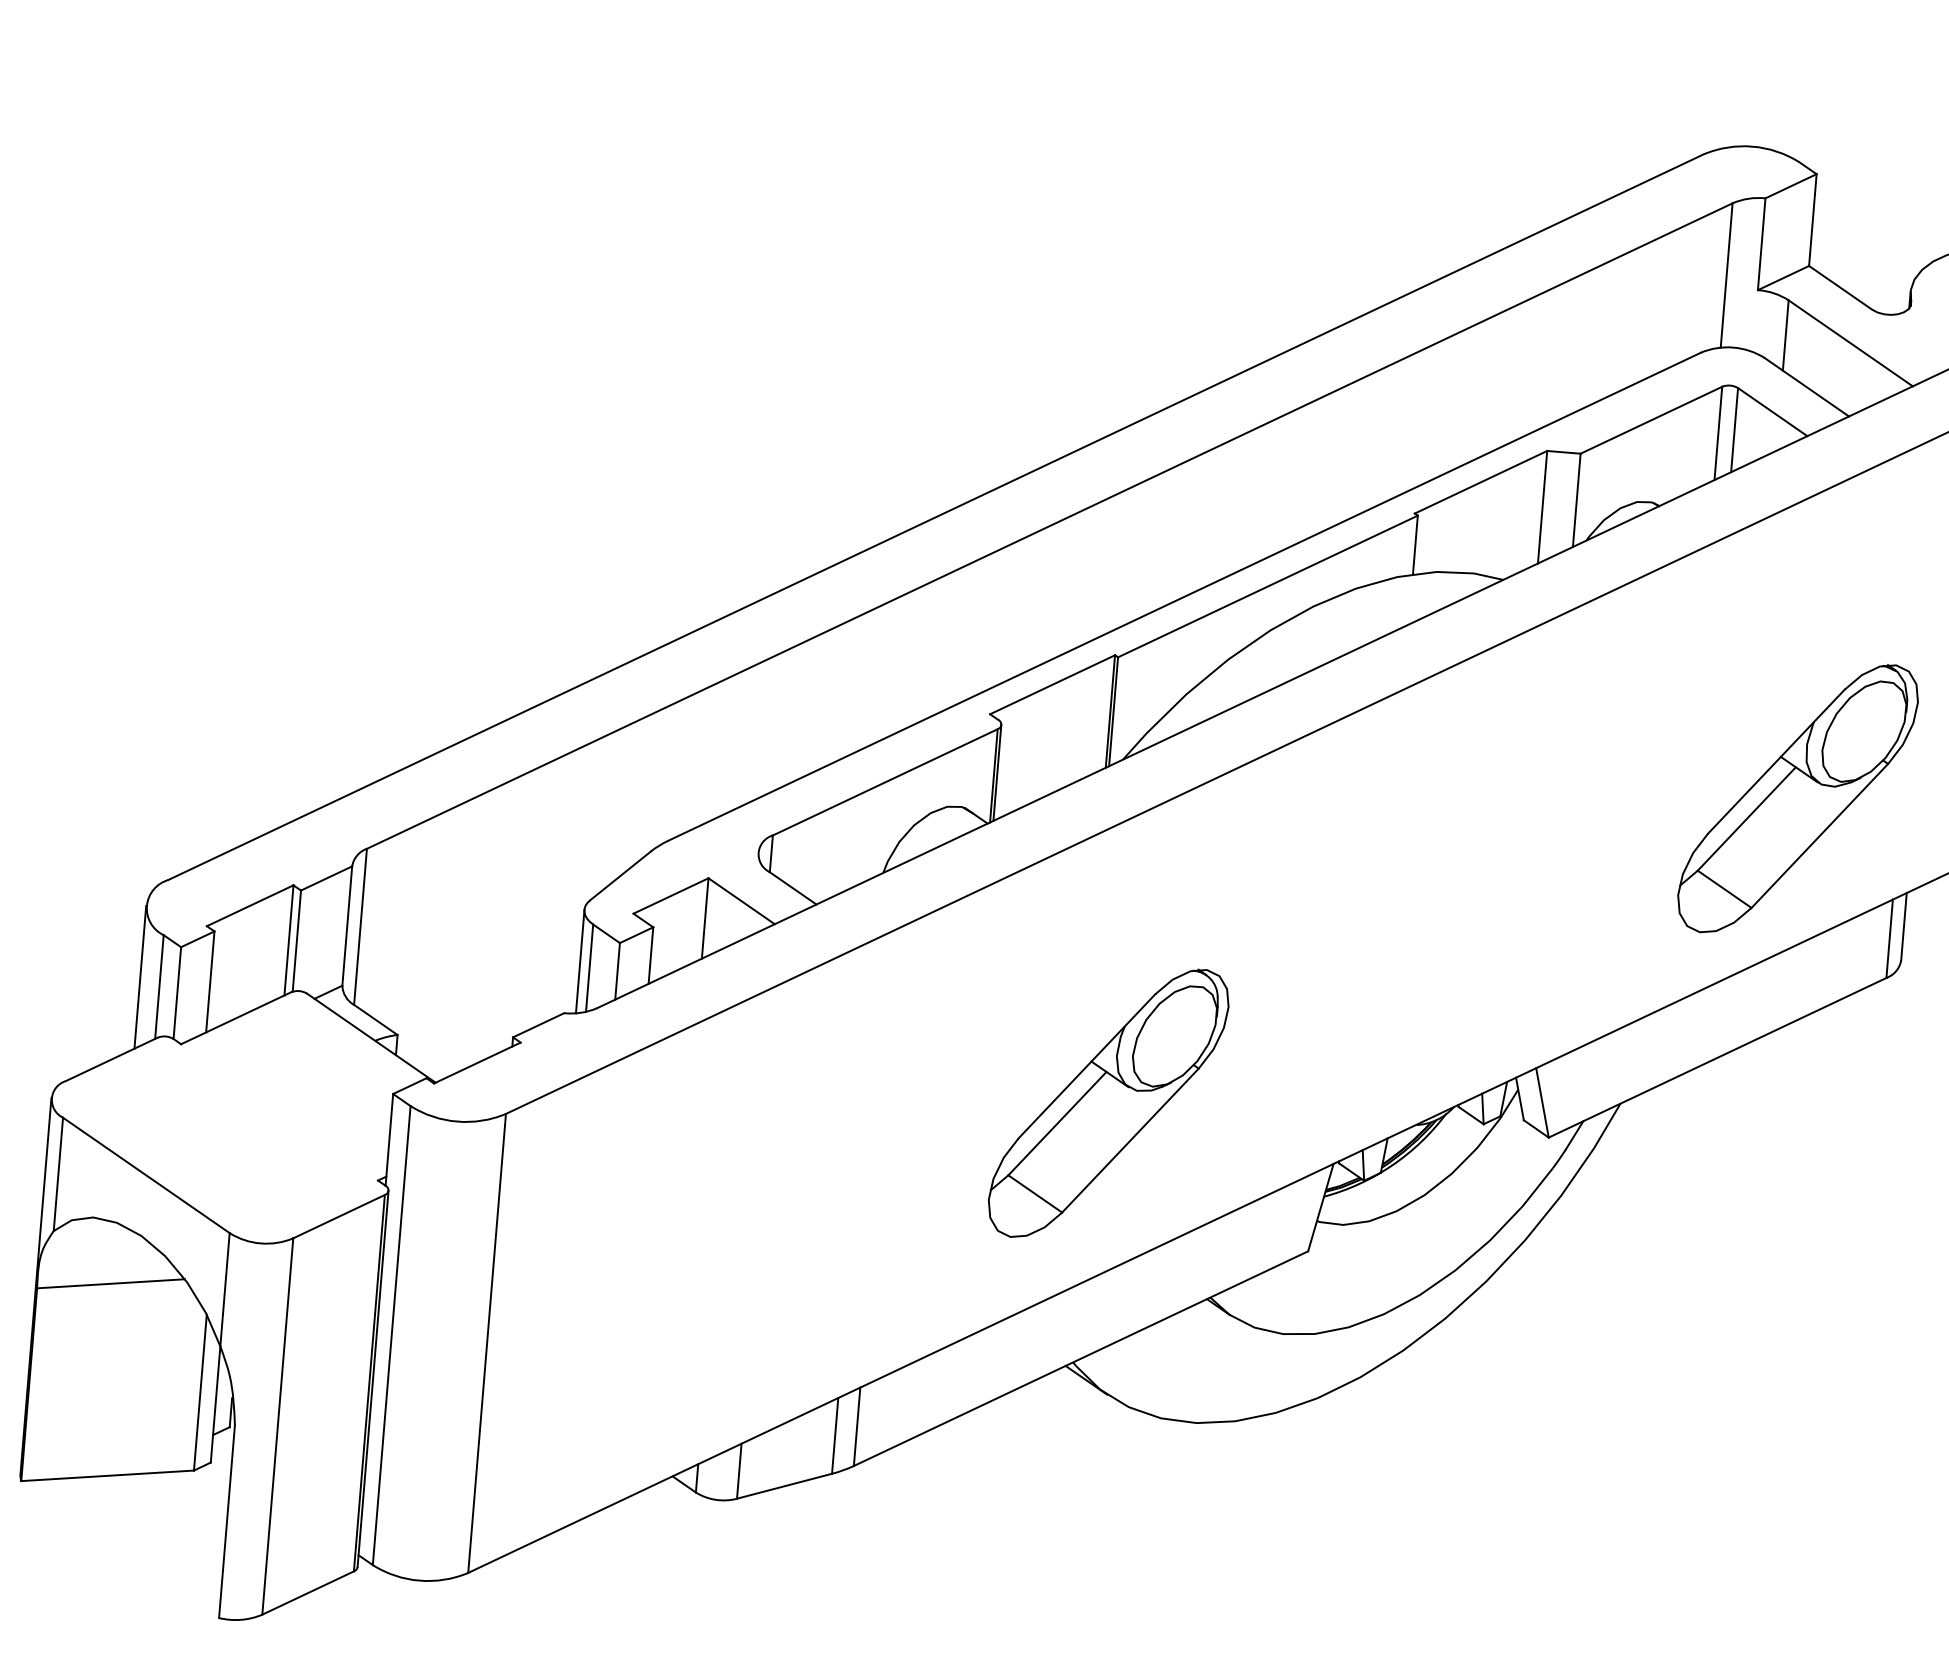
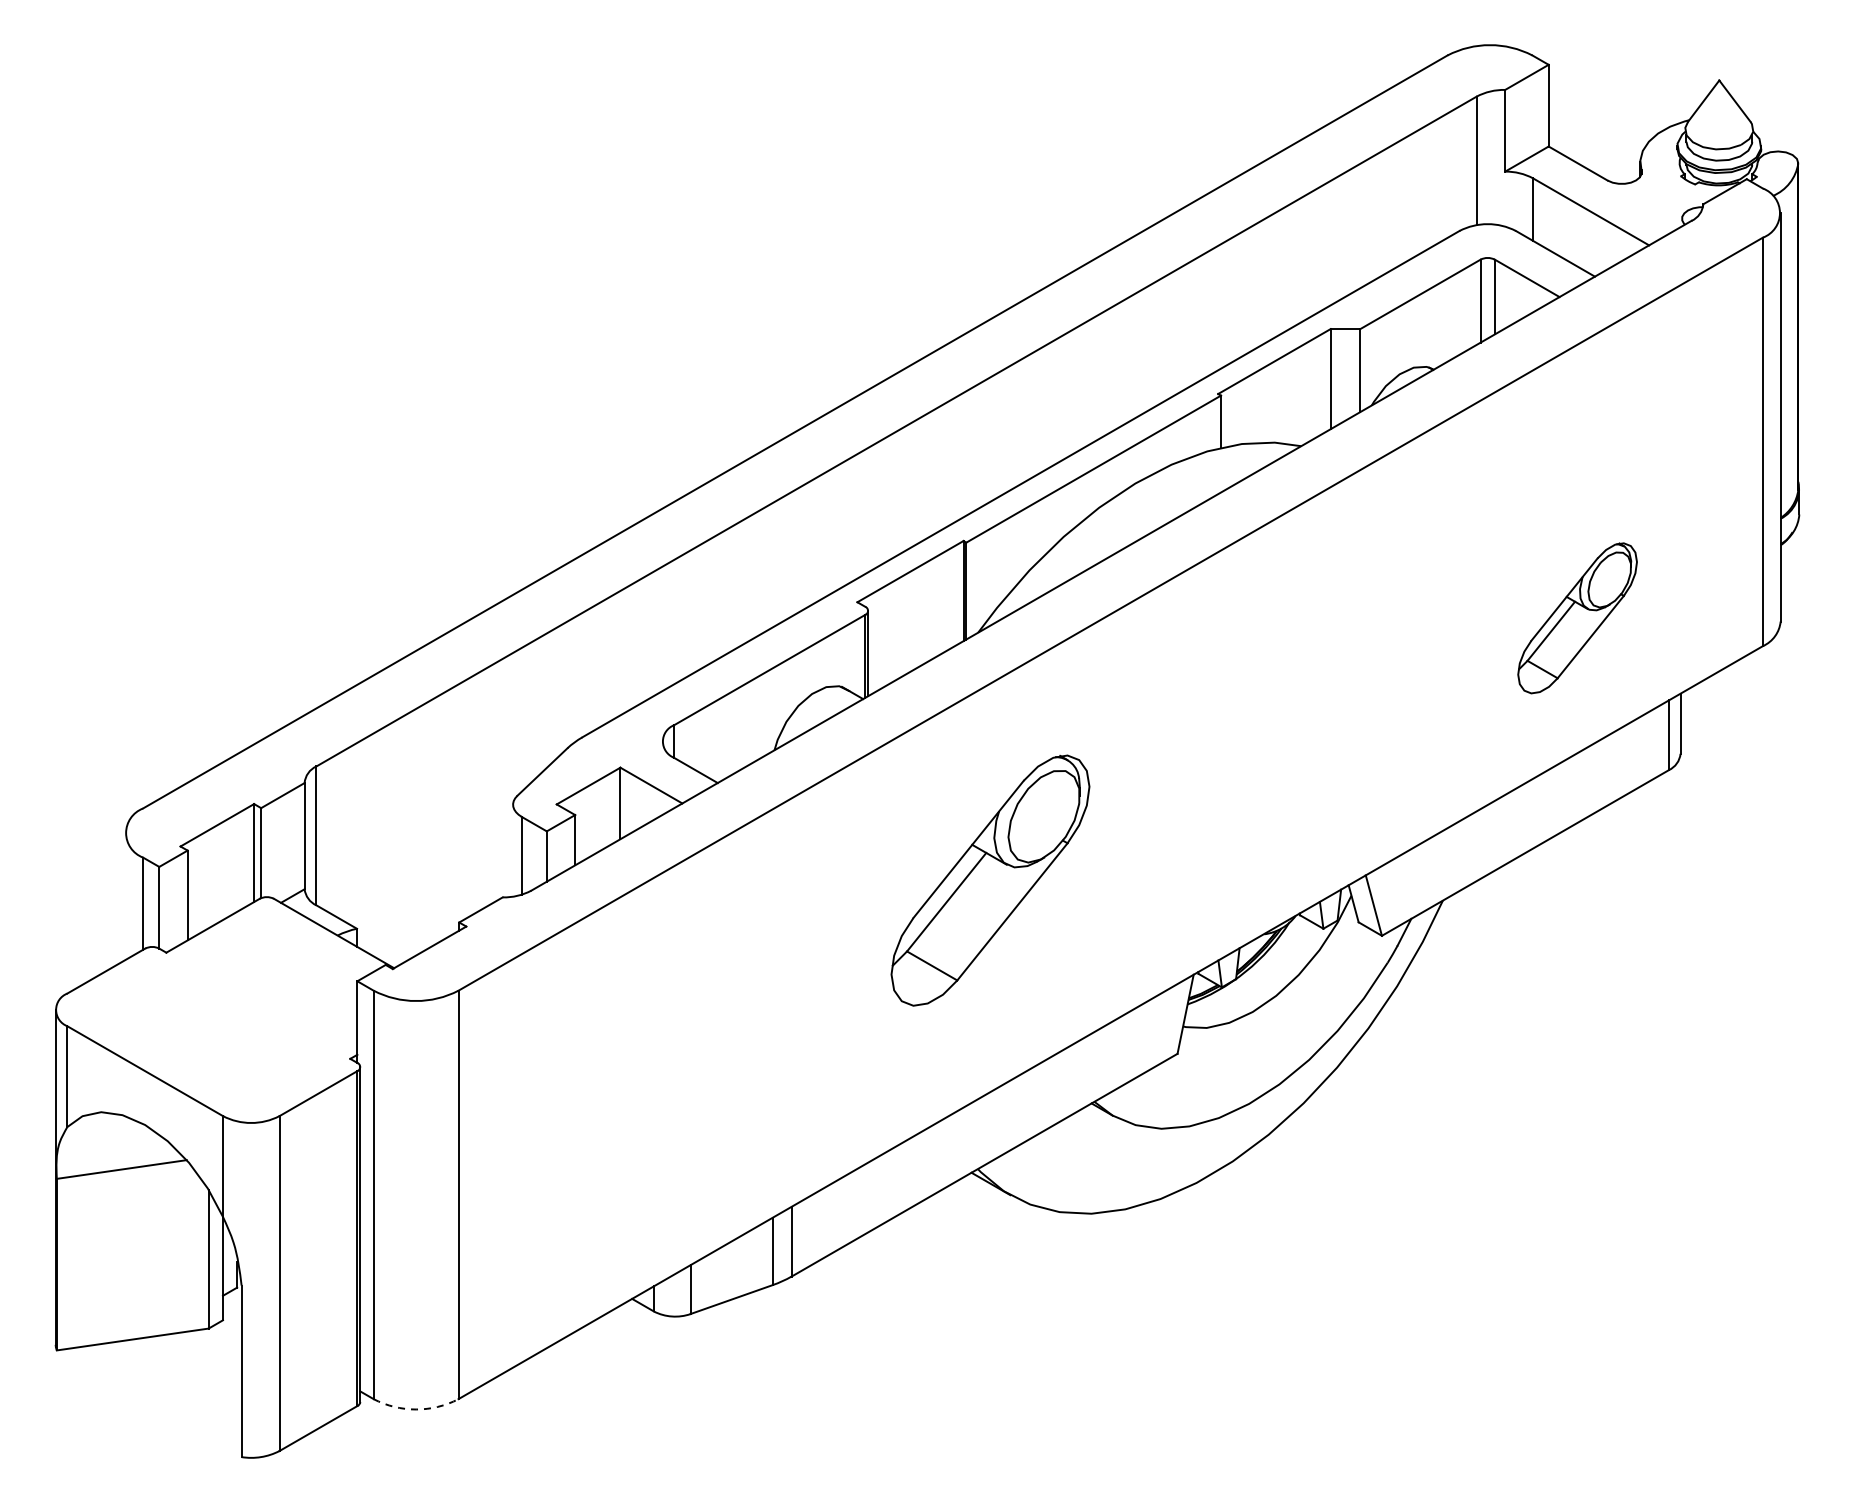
part: (1797, 799) -> (1577, 618), size x0.6
line: (580, 961) -> (513, 850), removed
line: (140, 977) -> (125, 896), removed
part: (1108, 1103) -> (990, 880), moved
arc: (420, 1580) -> (416, 1409), solid -> dashed

